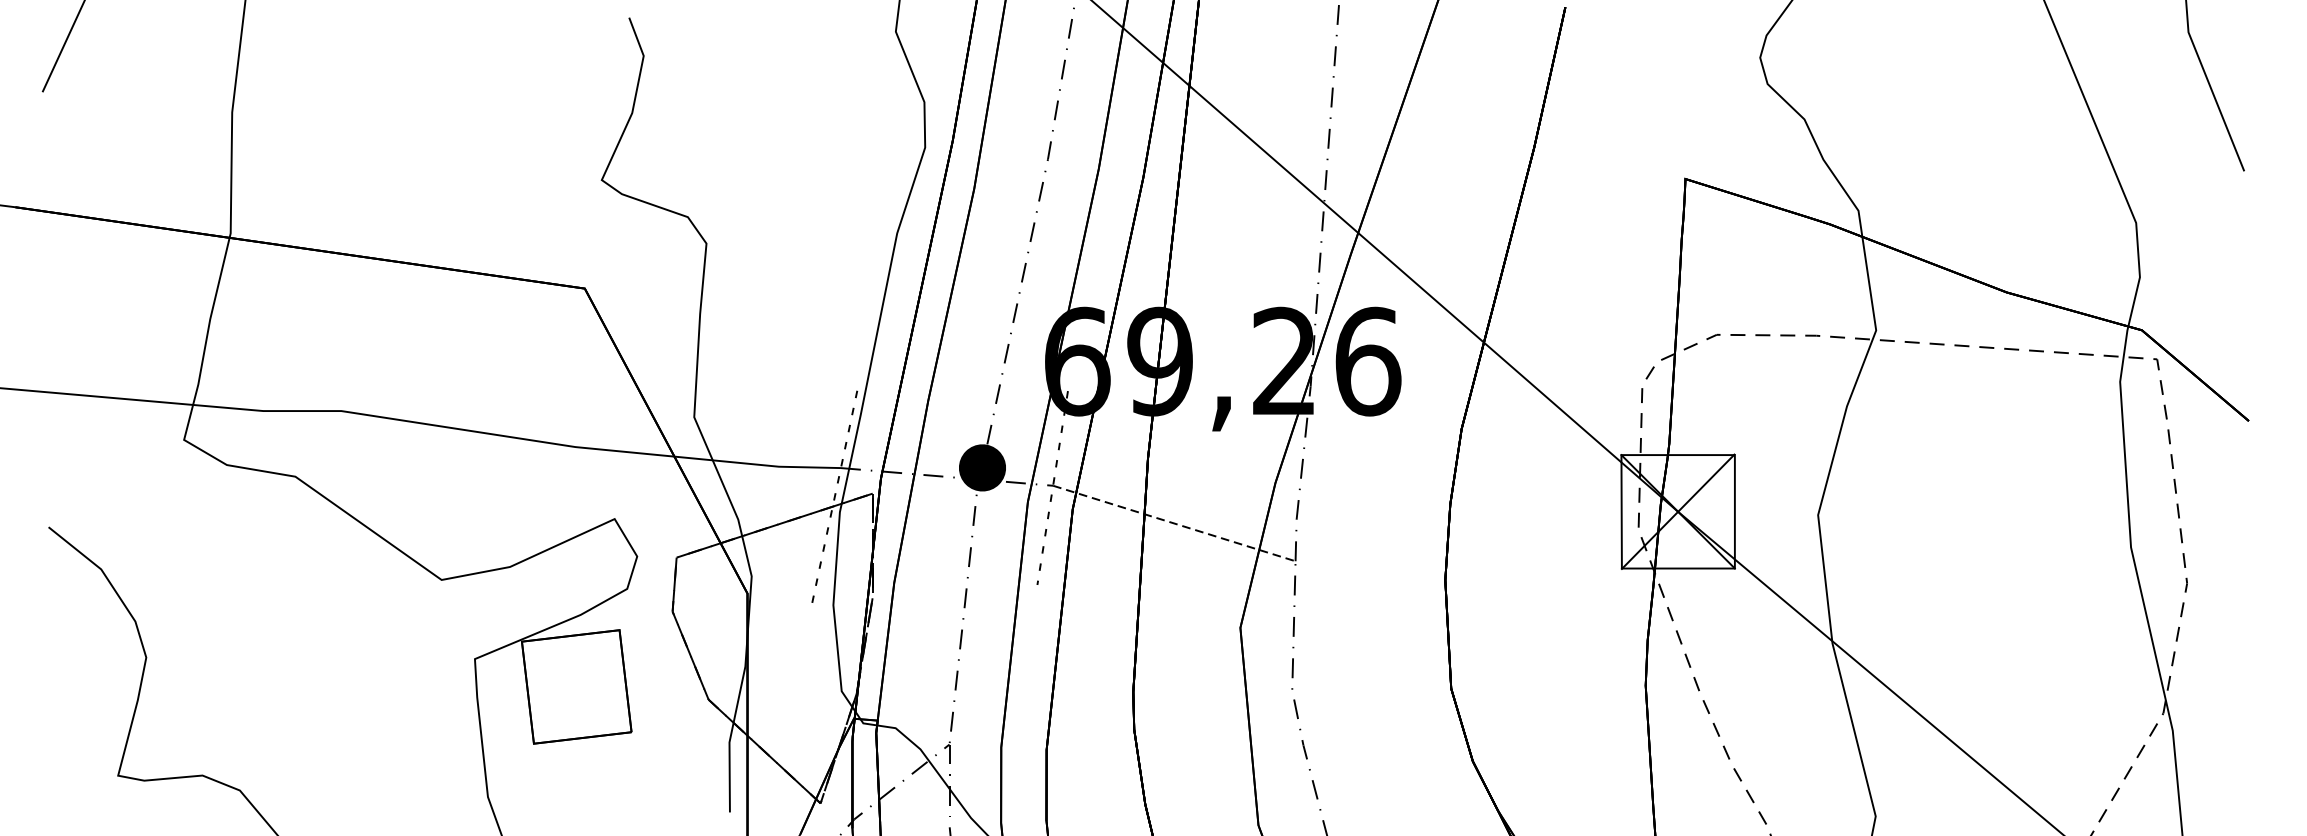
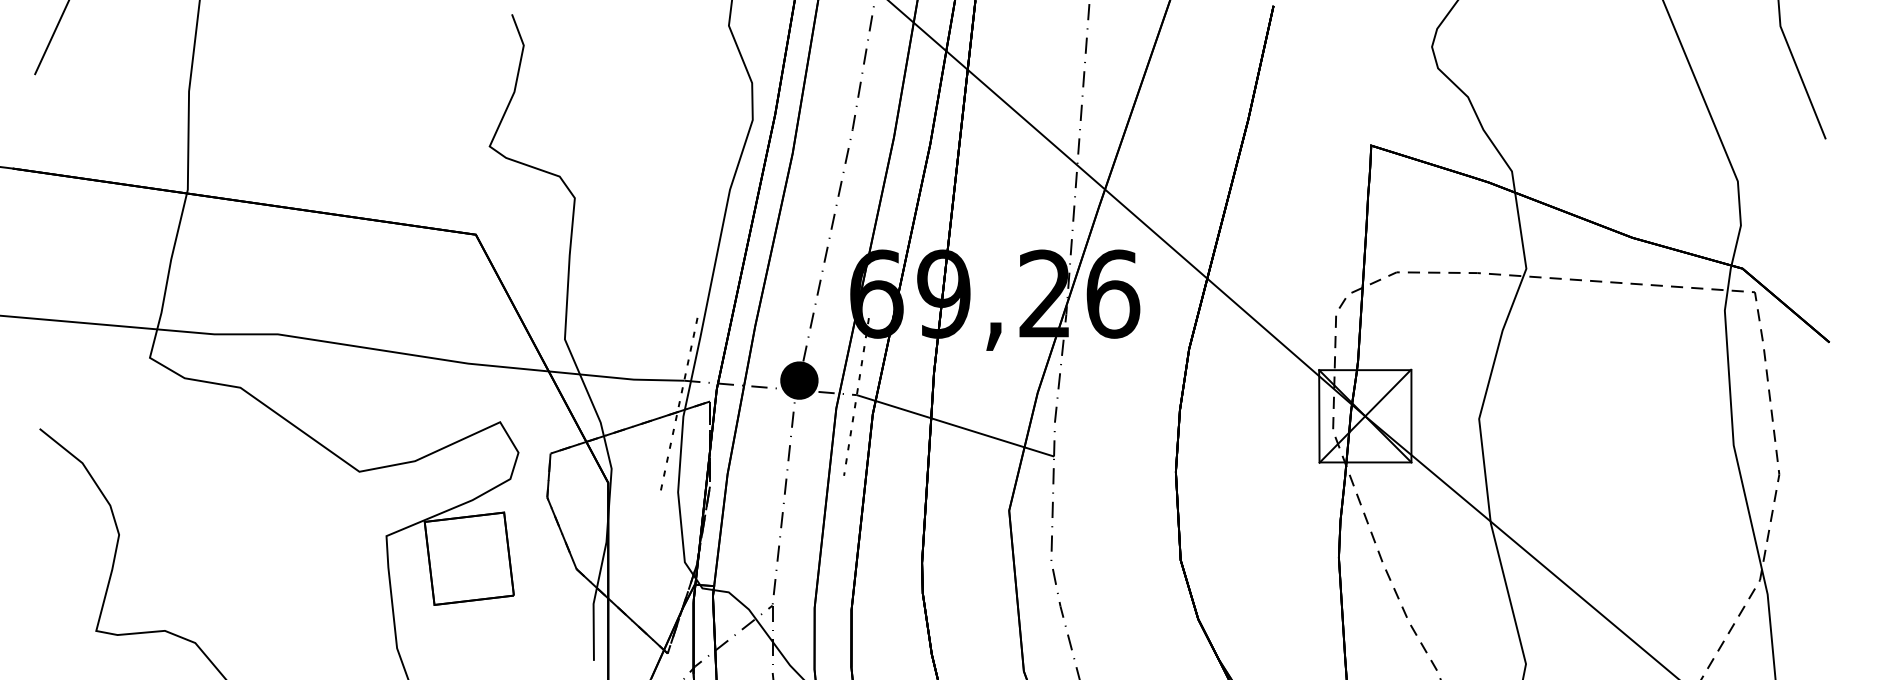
line: (1174, 523) -> (955, 425), dashed -> solid

